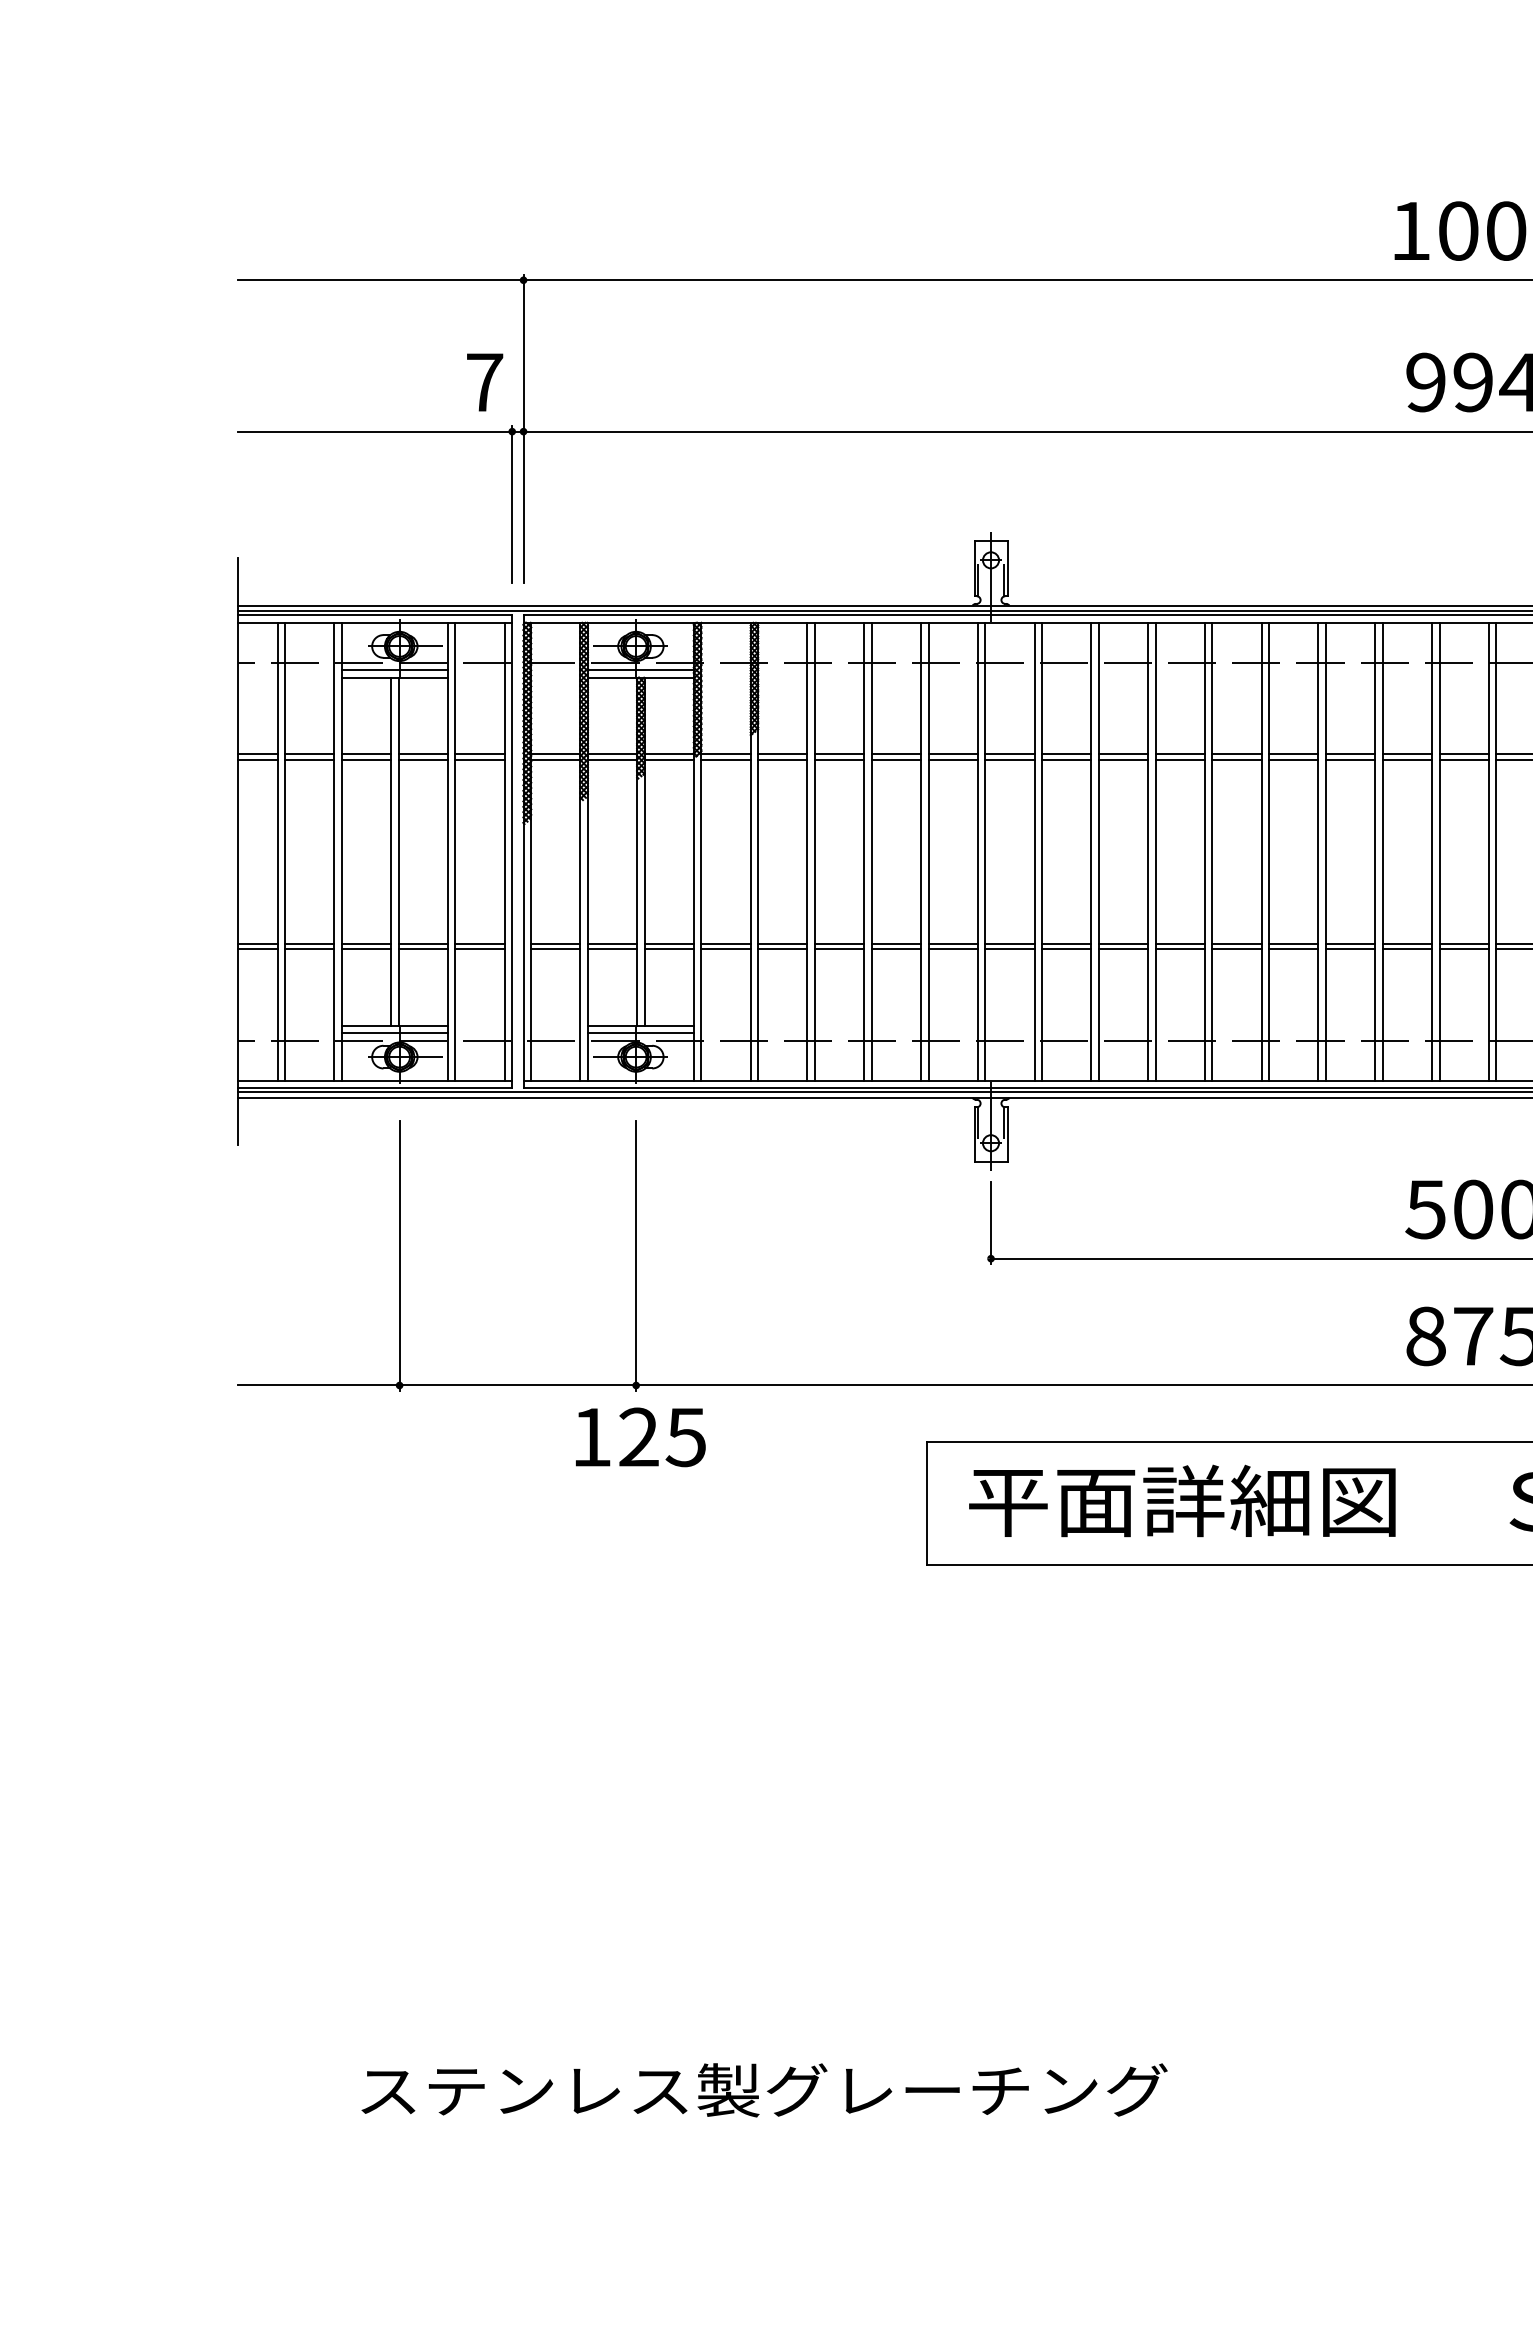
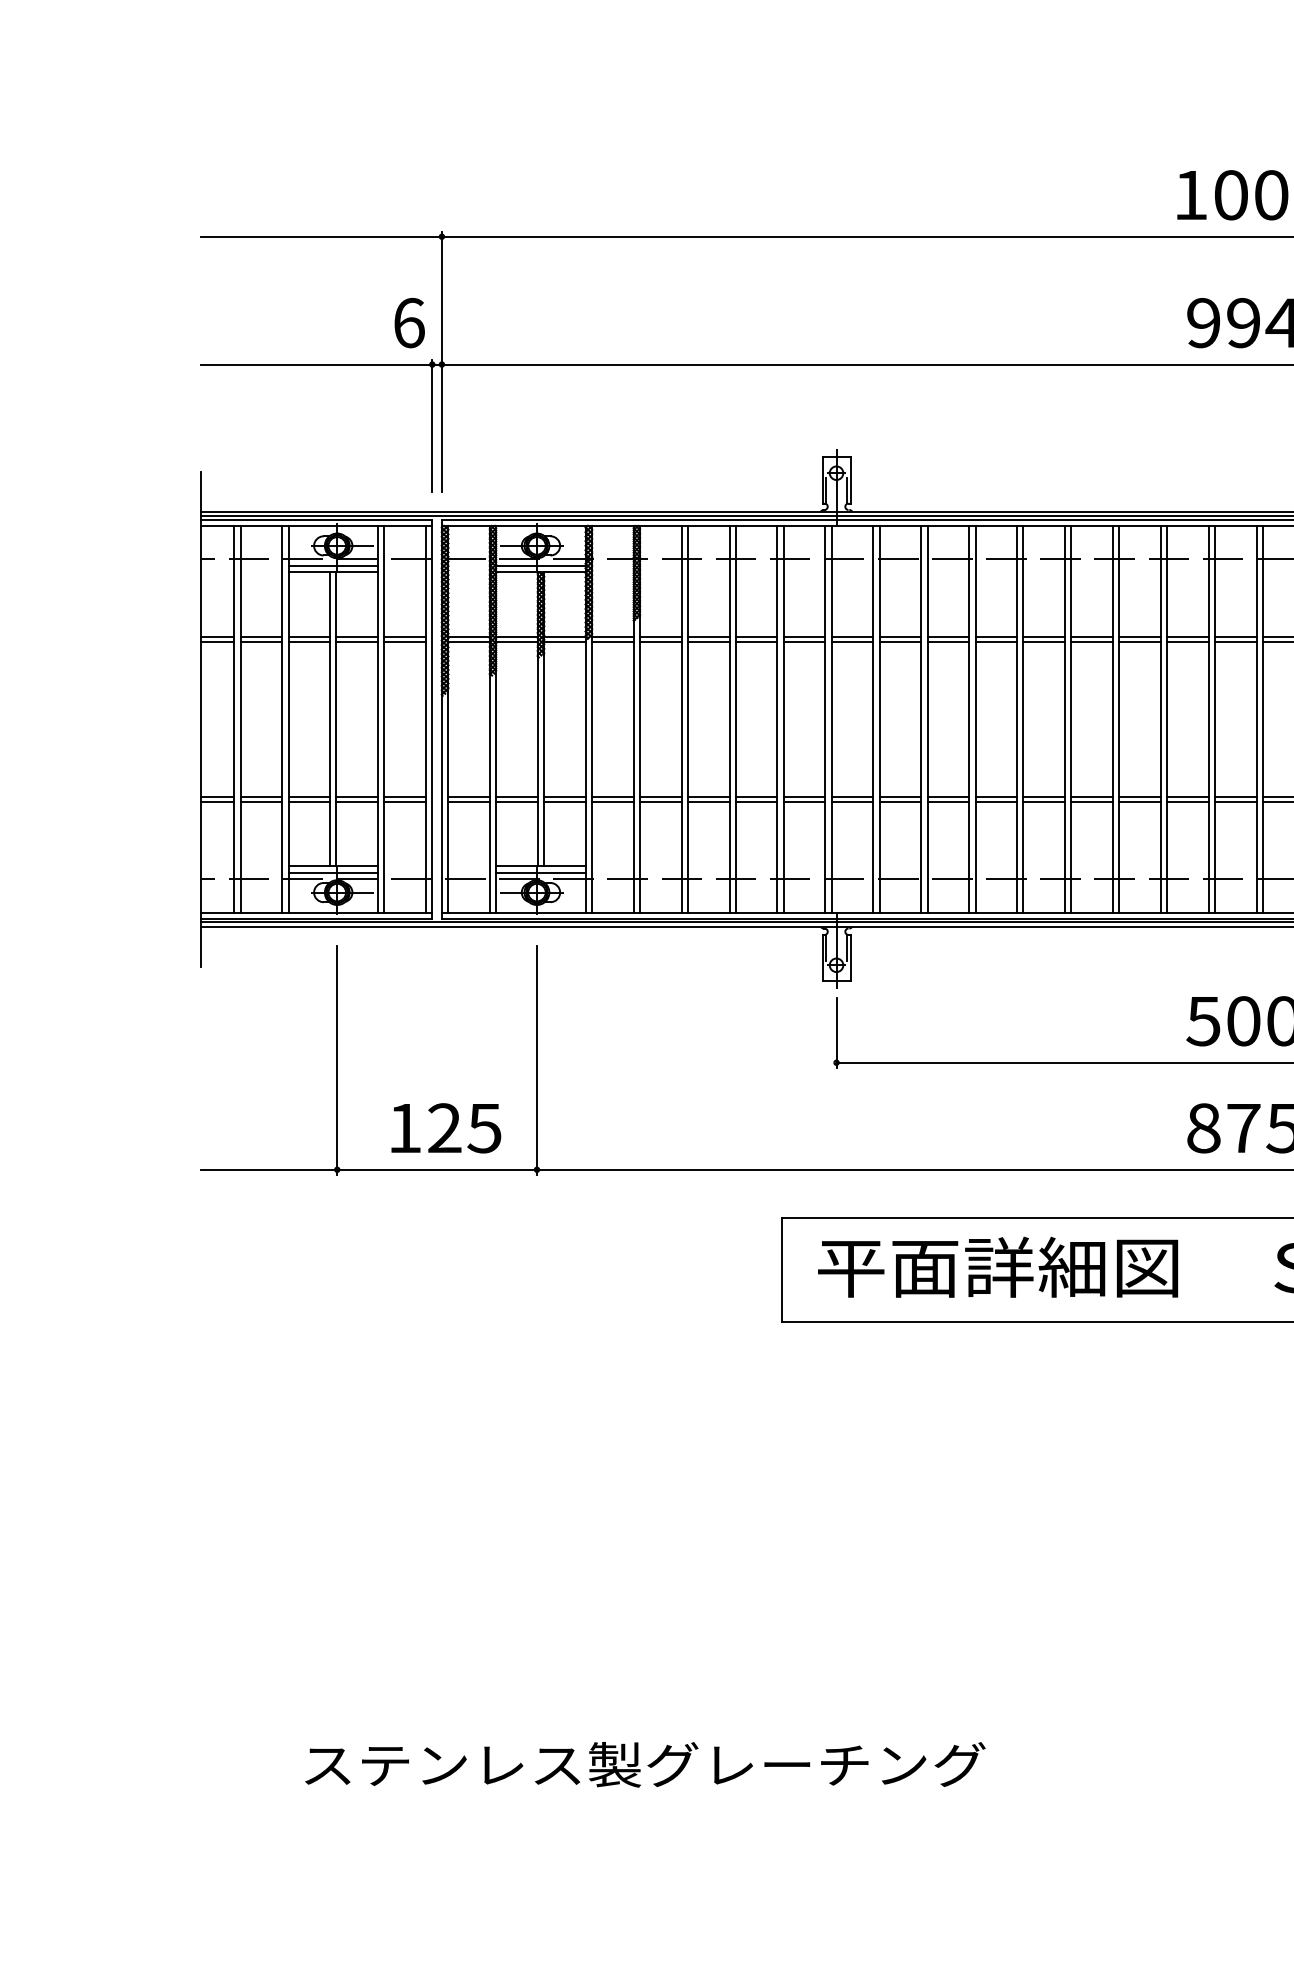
text: (485, 382) -> (409, 323), 7 -> 6
text: (640, 1437) -> (446, 1128), moved

